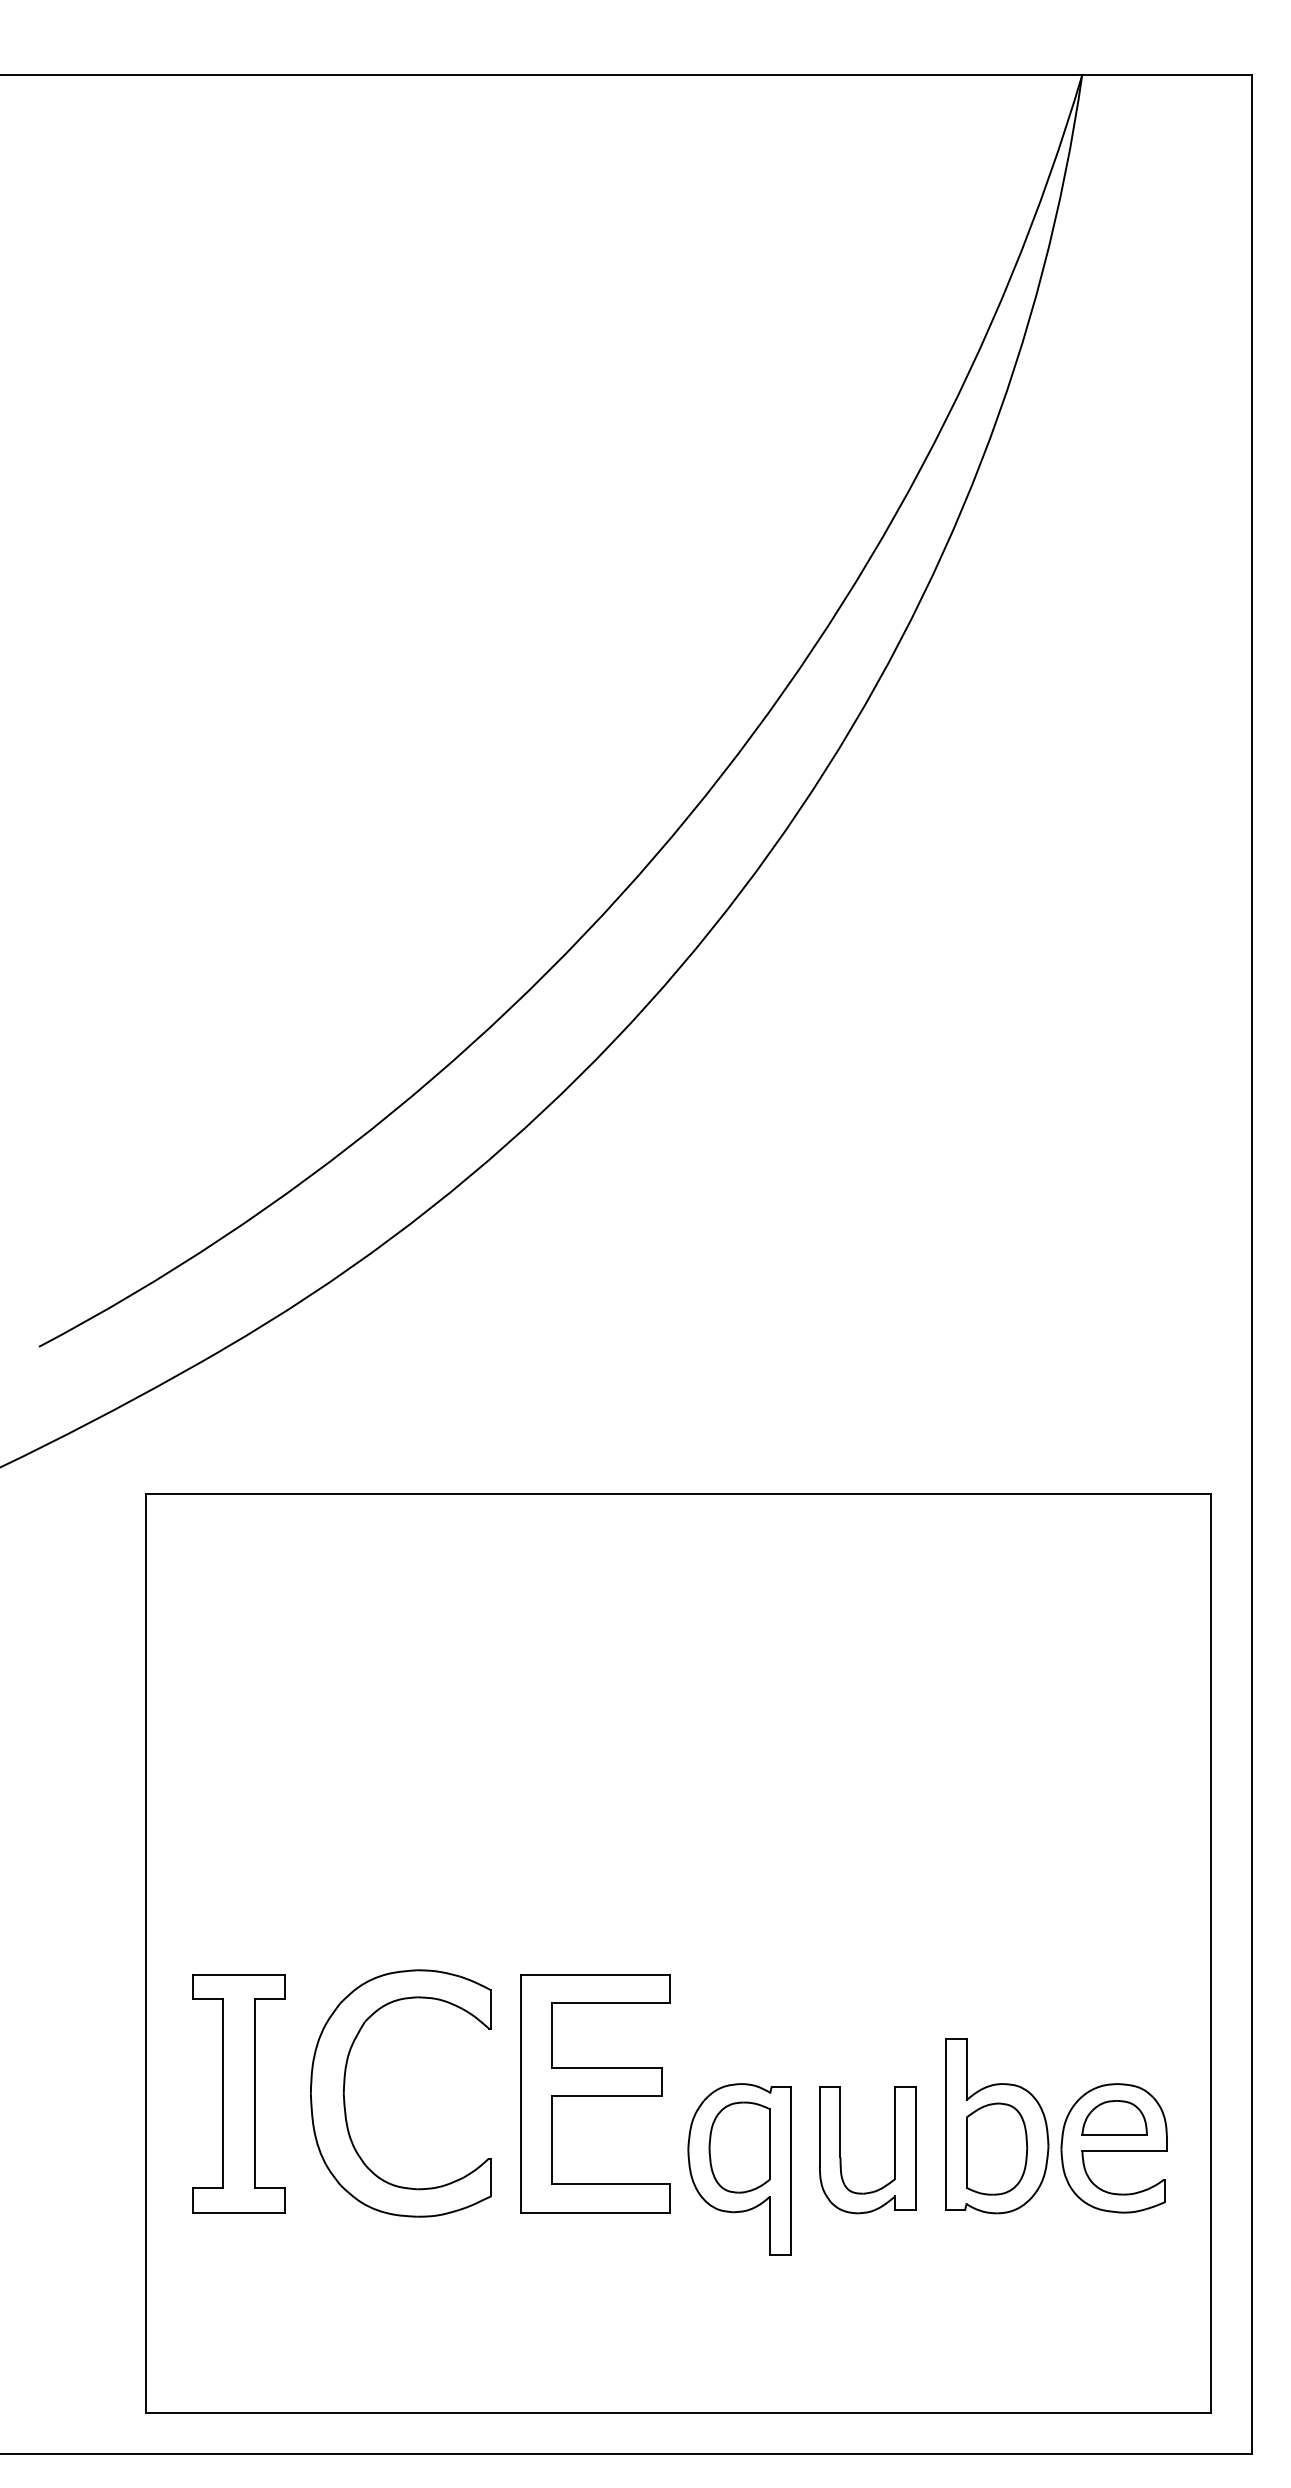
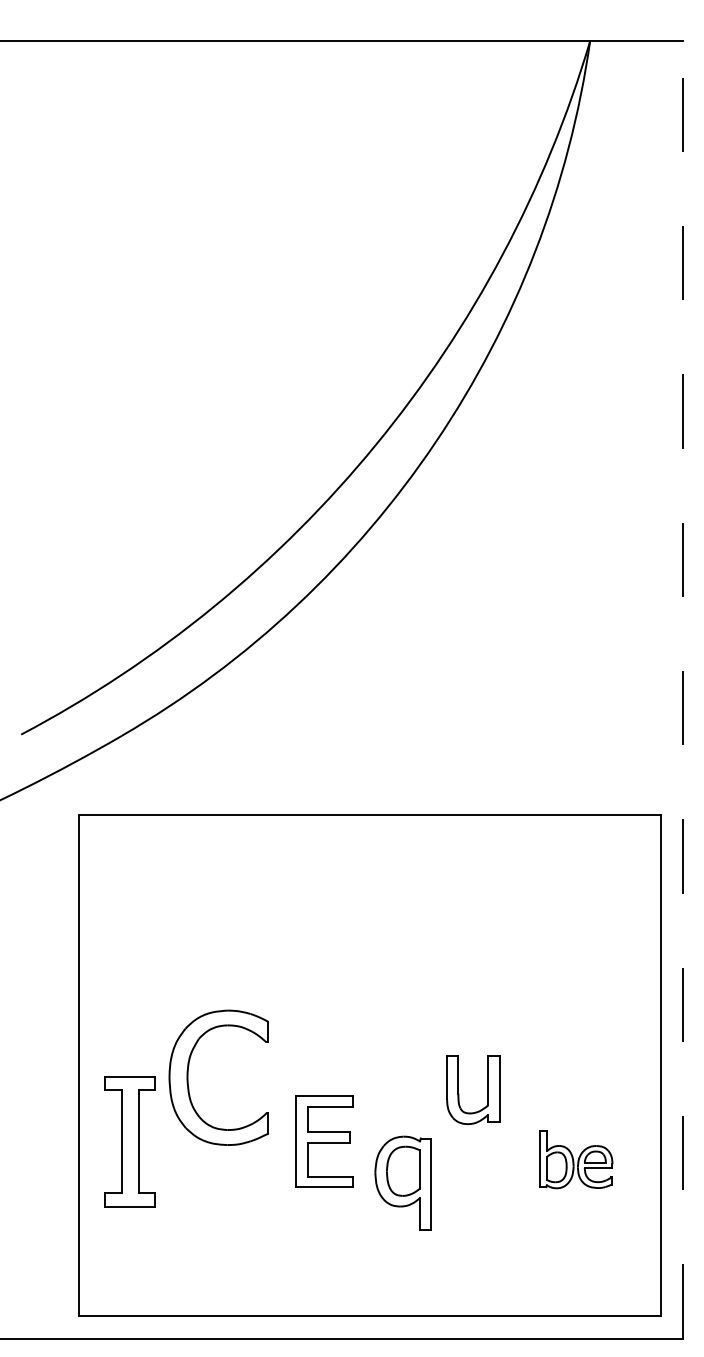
line: (1251, 1264) -> (682, 689), solid -> dashed
part: (345, 2092) -> (188, 1077), moved
part: (595, 2092) -> (324, 1141), size x0.7
part: (1057, 2125) -> (576, 1159), size x0.6
part: (893, 2151) -> (487, 1090), moved

